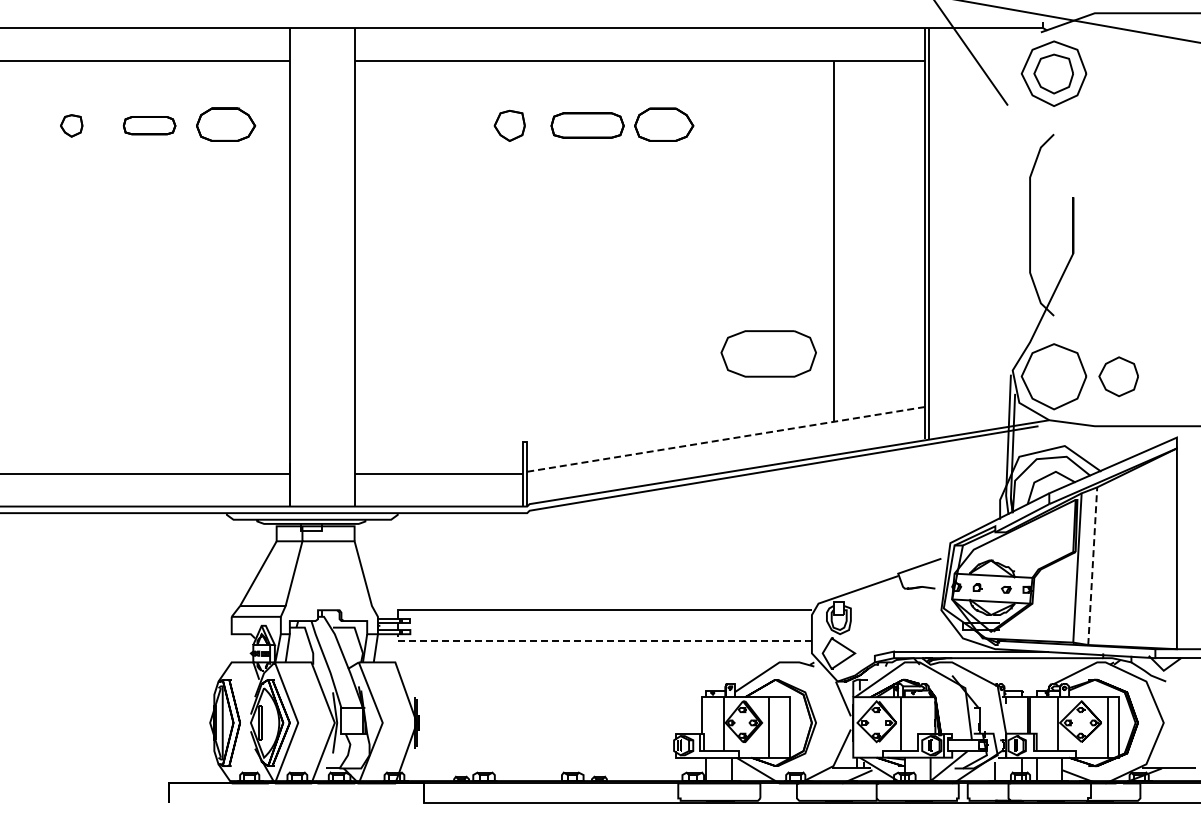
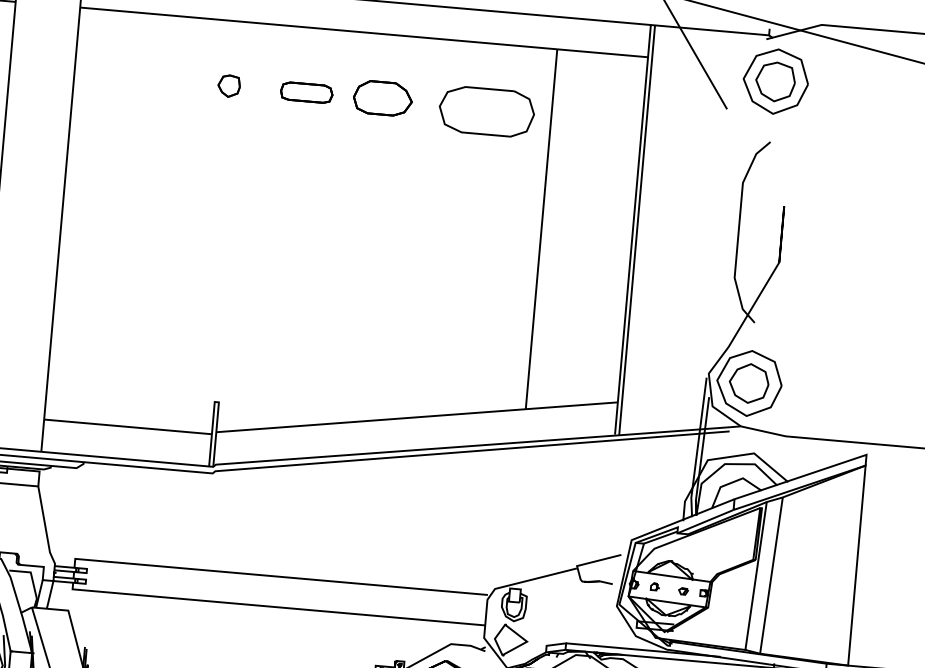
part: (509, 125) -> (228, 85), size x0.71
part: (587, 125) -> (306, 92), size x0.71
part: (768, 353) -> (486, 111), moved
part: (1118, 376) -> (748, 383), moved
line: (726, 439) -> (417, 417), dashed -> solid
line: (1092, 566) -> (771, 575), dashed -> solid
line: (600, 640) -> (274, 606), dashed -> solid

